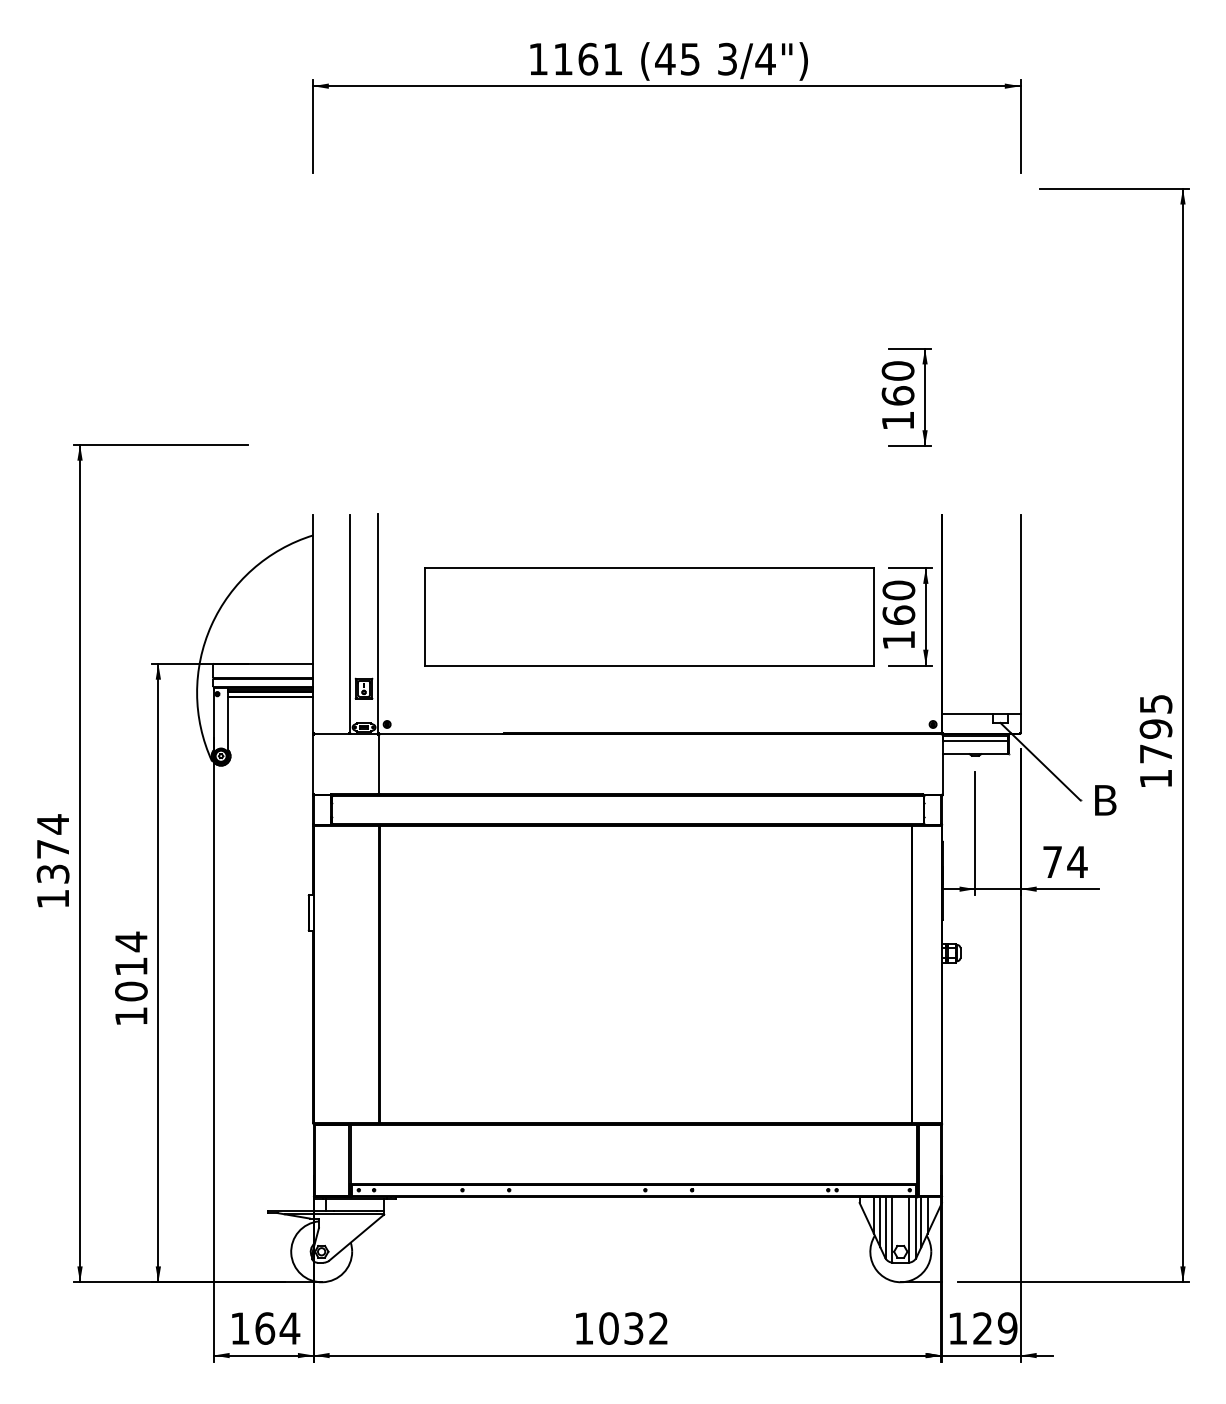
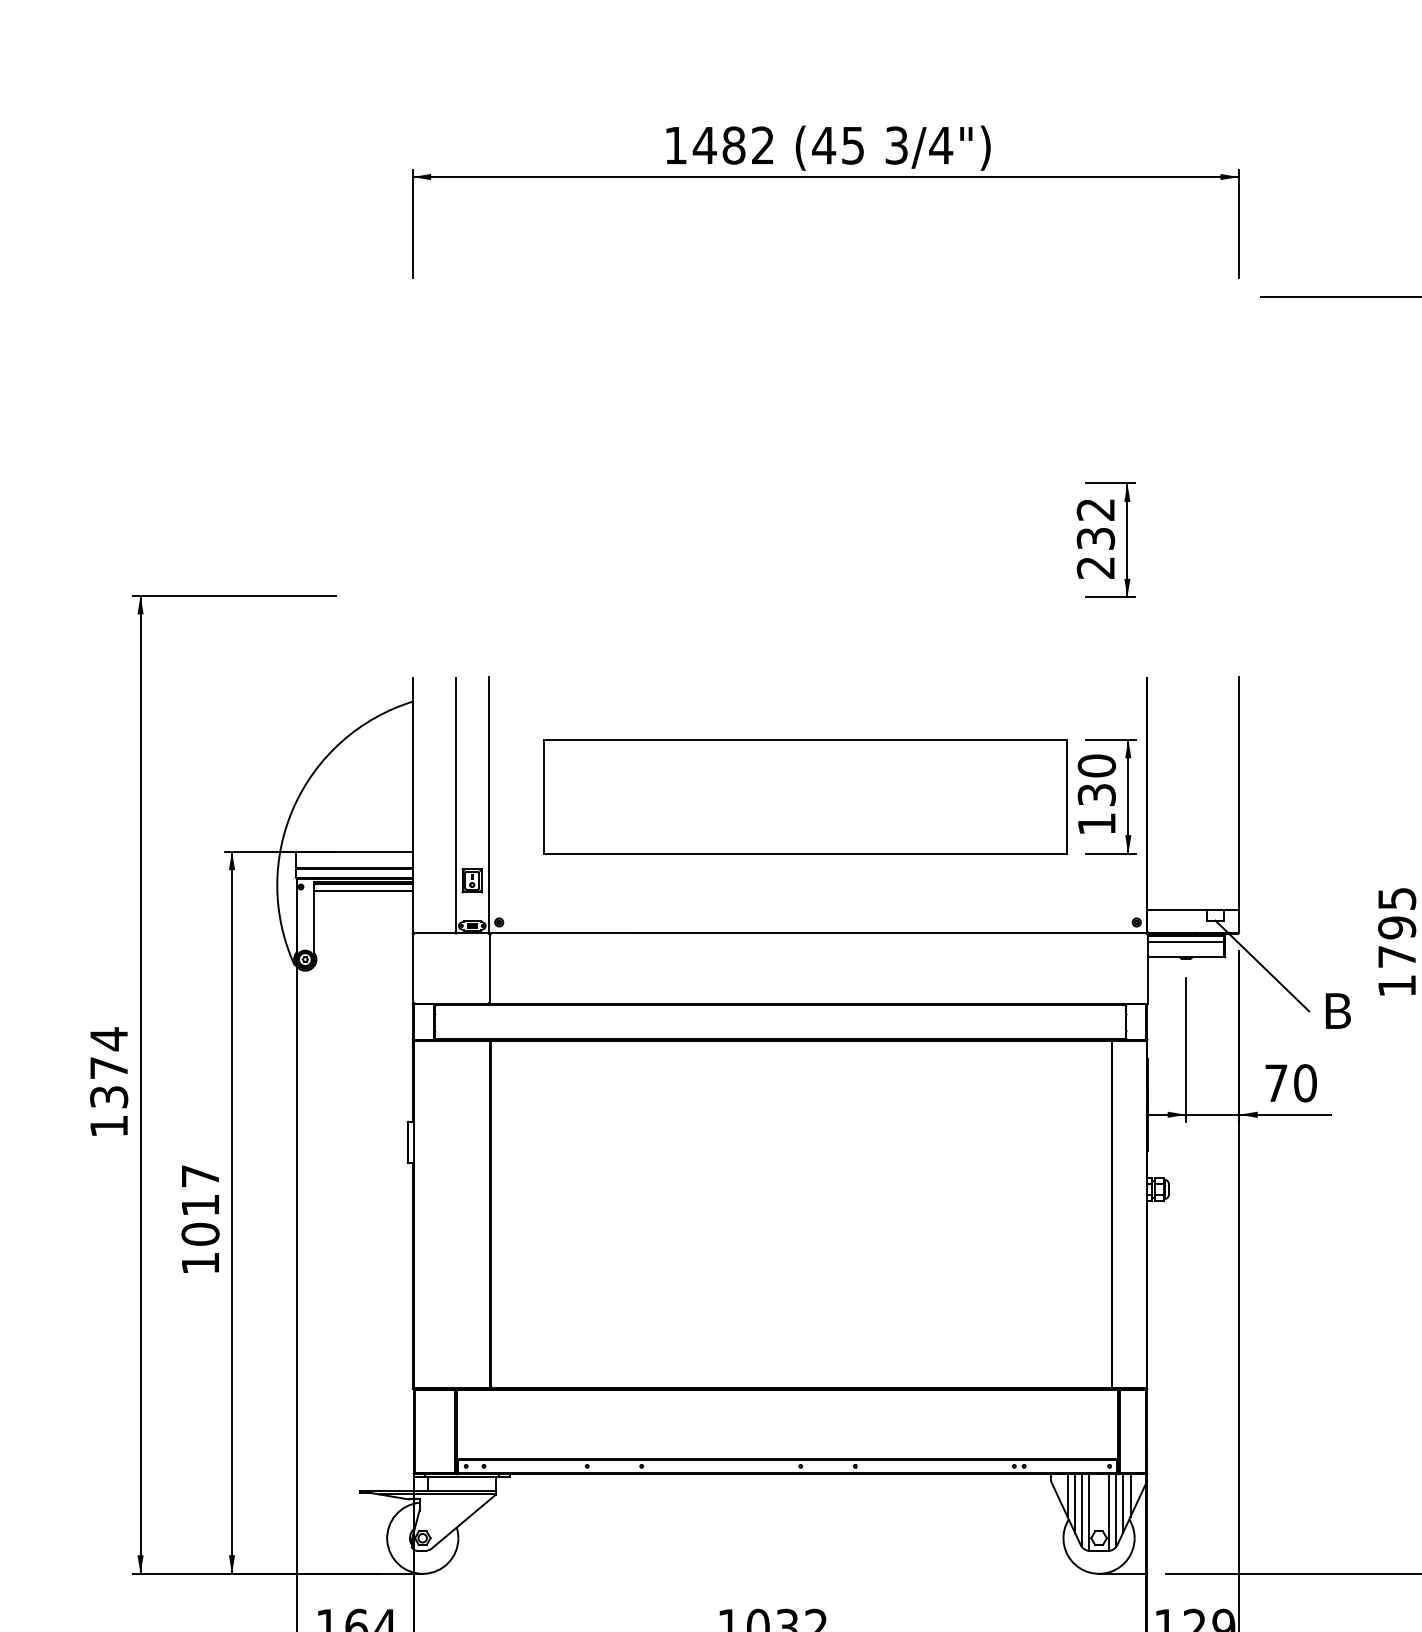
text: (586, 58) -> (732, 144), 1161 -> 1482
text: (897, 395) -> (1095, 538), 160 -> 232
text: (898, 614) -> (1096, 794), 160 -> 130
text: (1077, 861) -> (1305, 1082), 74 -> 70
text: (131, 941) -> (200, 1175), 1014 -> 1017

